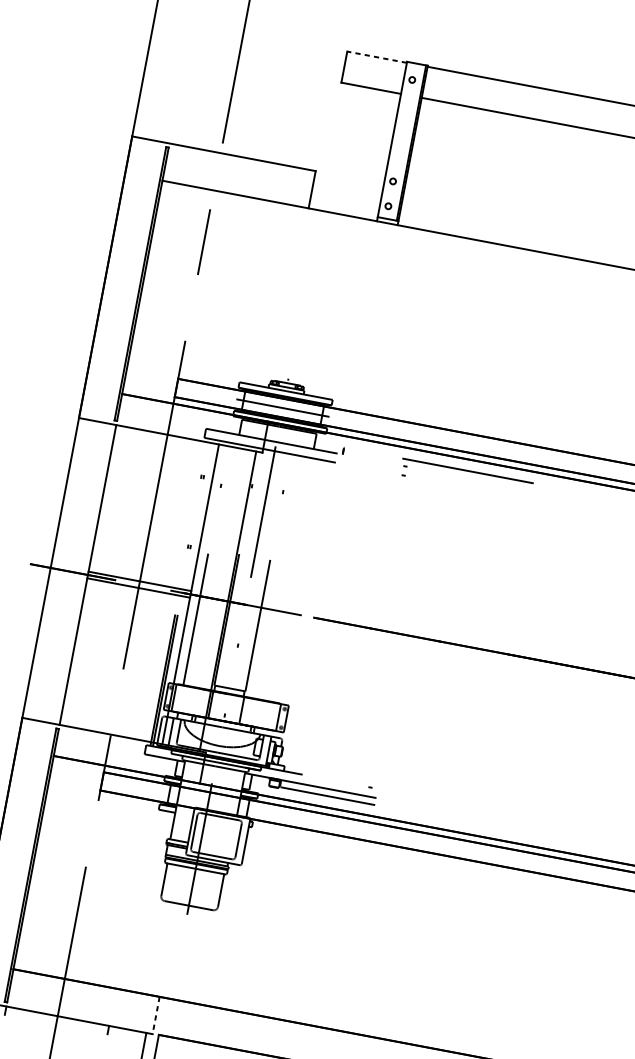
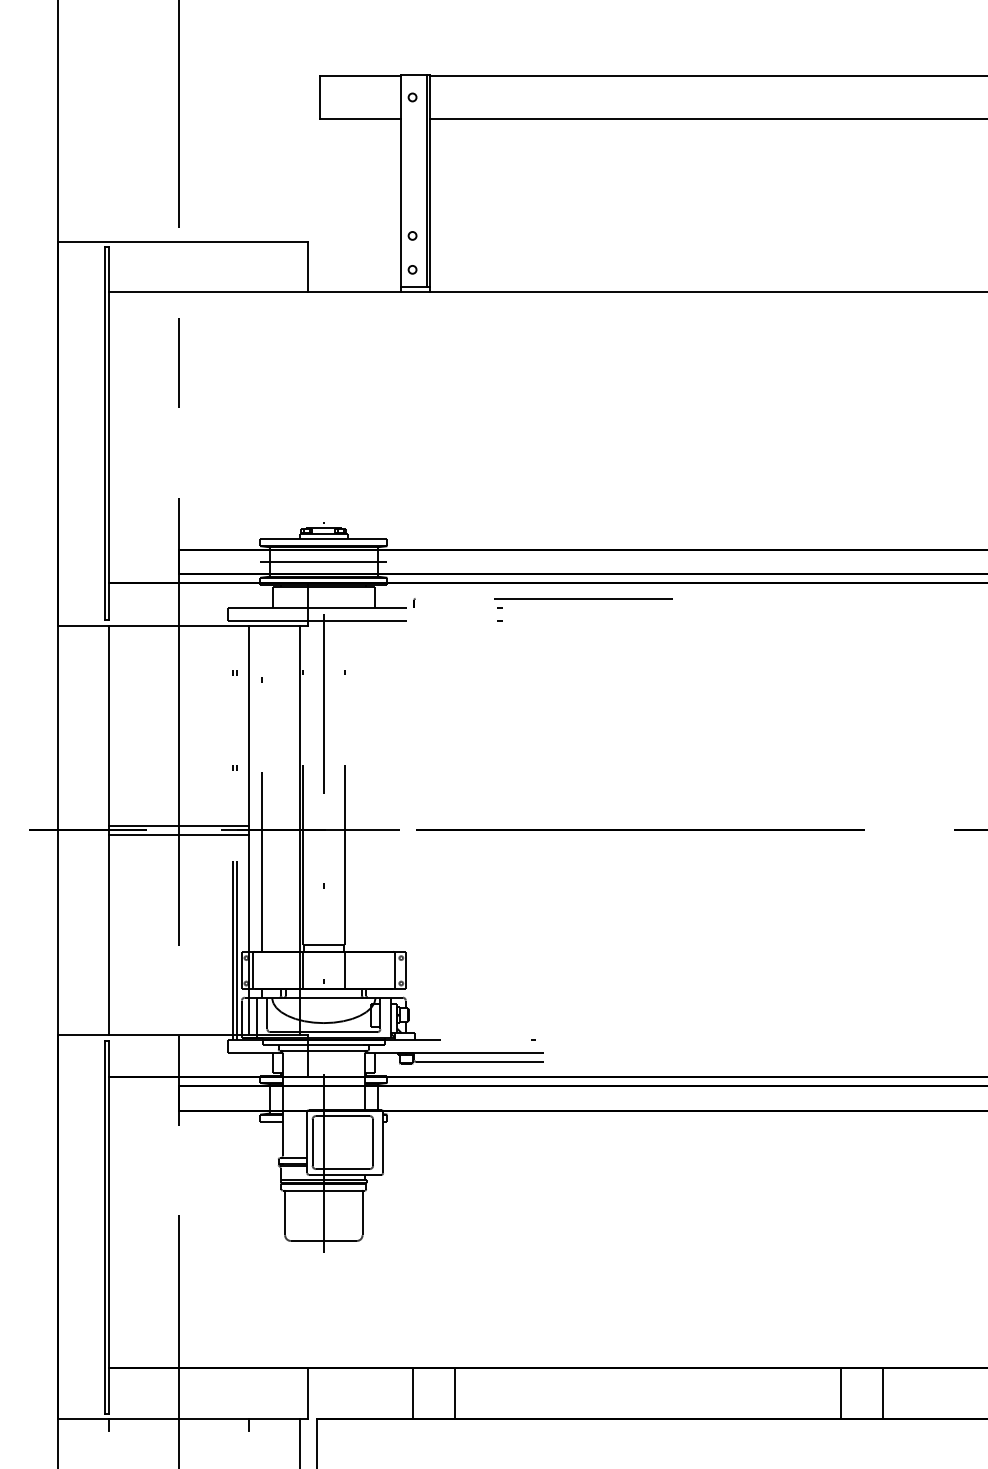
line: (376, 57) -> (360, 76), dashed -> solid
line: (156, 1016) -> (308, 1394), dashed -> solid
line: (232, 1029) -> (412, 1393), added
line: (263, 1035) -> (454, 1393), added

